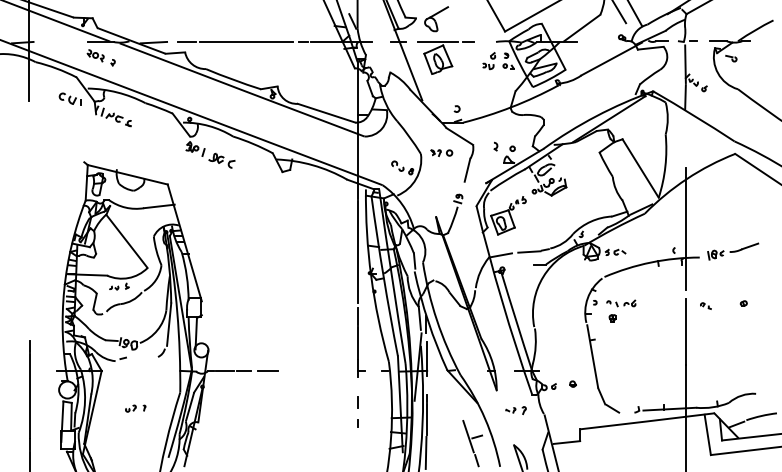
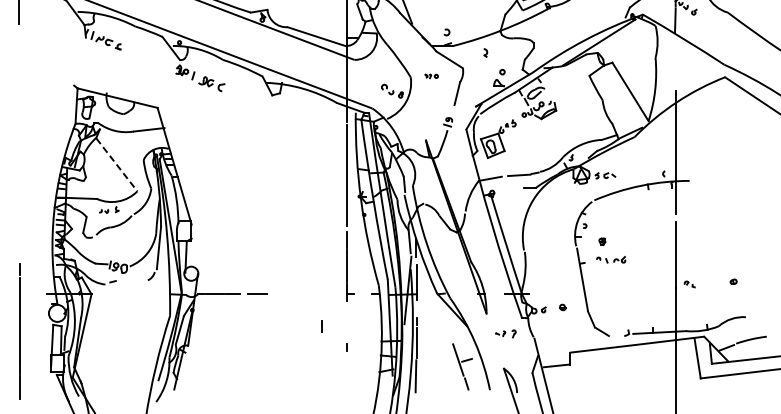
part: (69, 98) -> (59, 21), removed
part: (495, 146) -> (485, 52), moved
part: (441, 152) -> (431, 75), size x0.6
line: (127, 241) -> (117, 164), solid -> dashed
part: (733, 251) -> (723, 174), removed
part: (621, 303) -> (611, 259), moved
part: (743, 303) -> (733, 281), moved
part: (705, 305) -> (689, 283), moved
line: (357, 402) -> (322, 325), moved
part: (135, 408) -> (125, 331), removed

